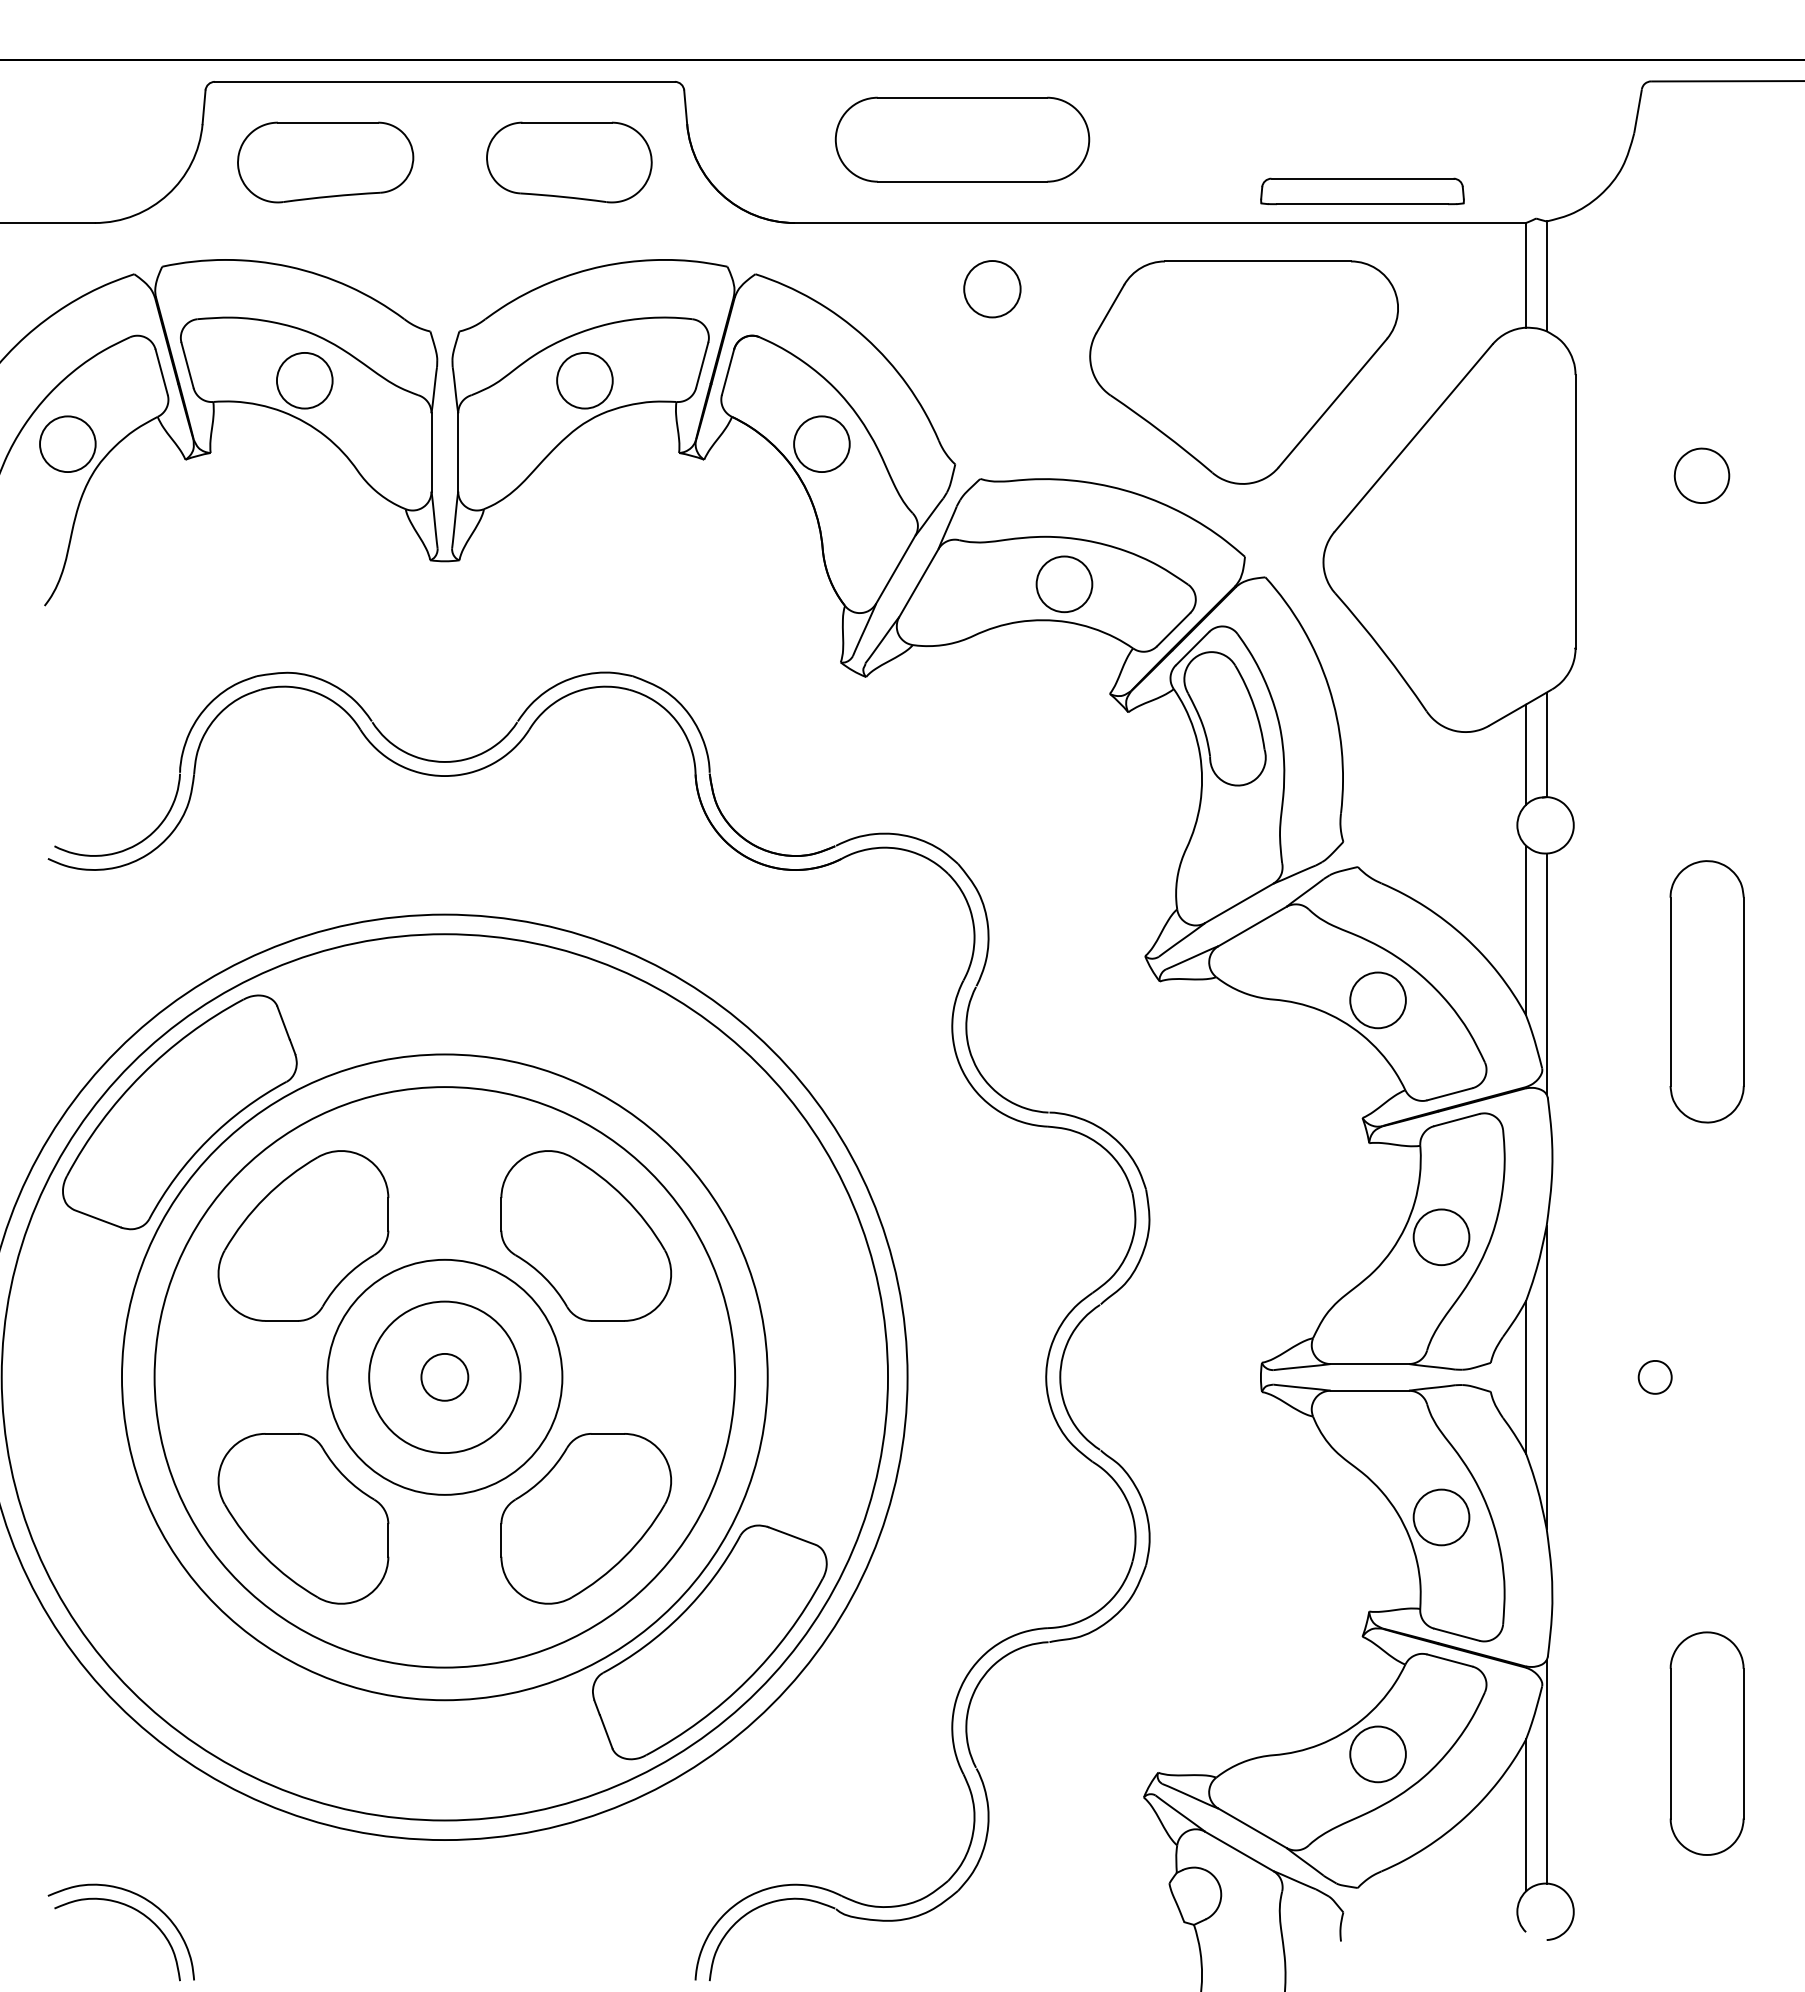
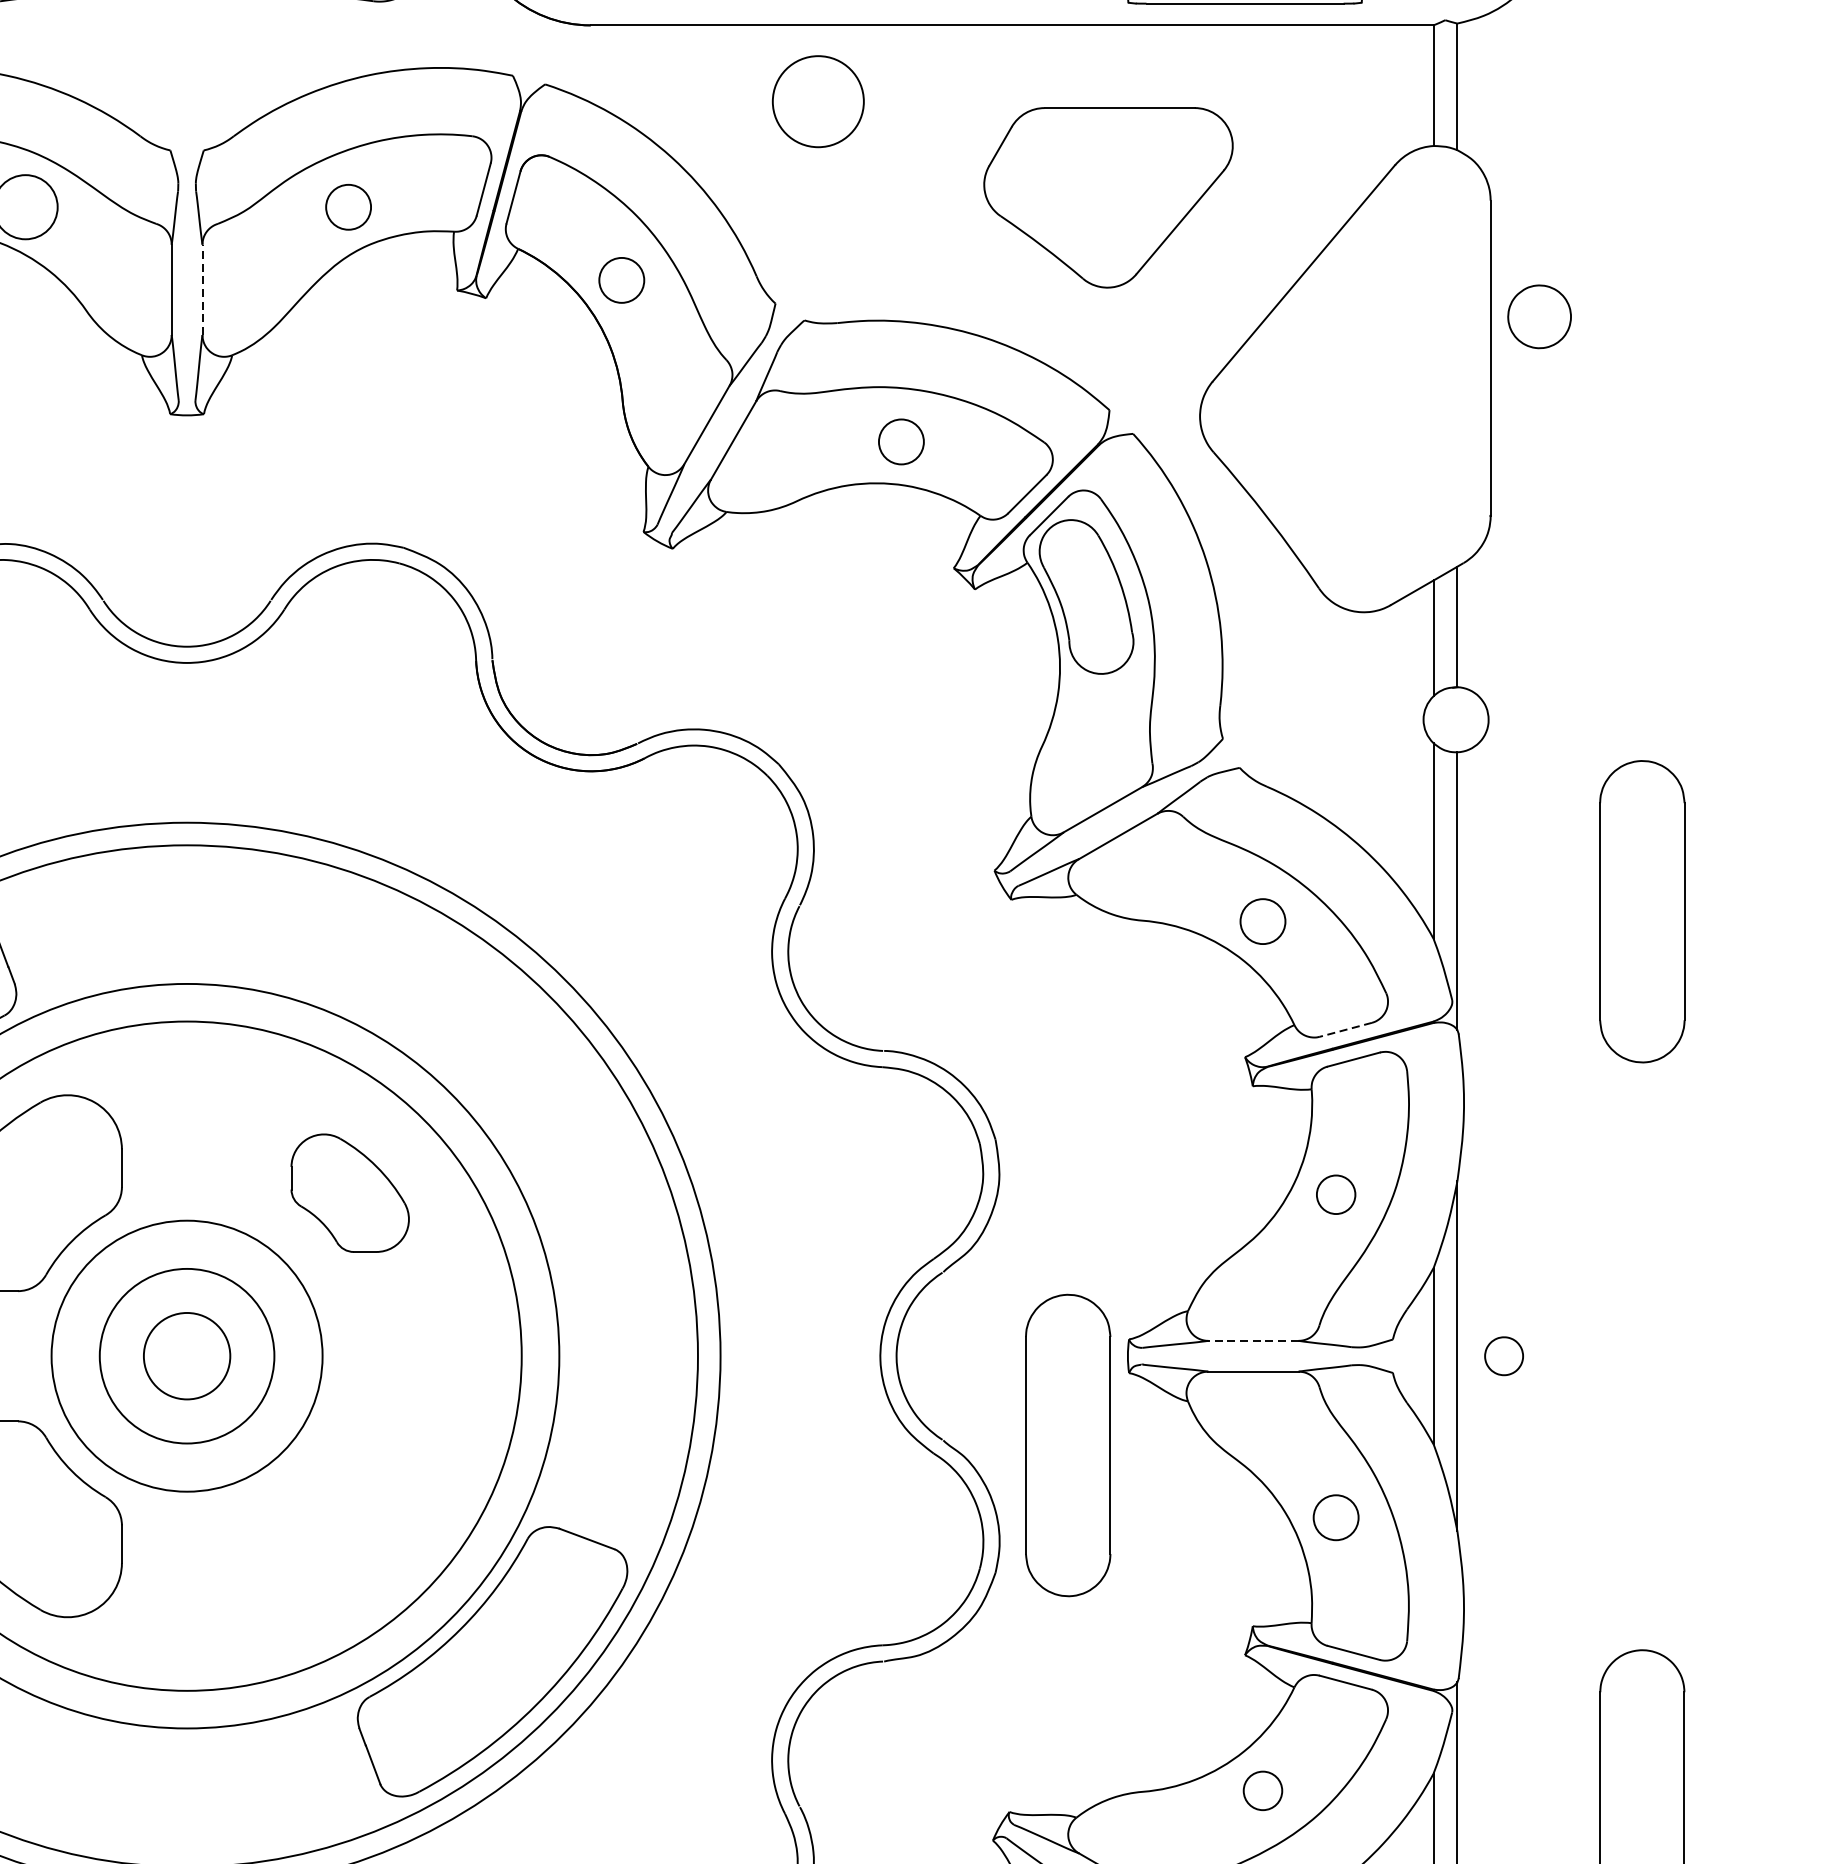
circle: (992, 289) -> (818, 102), size x1.4
part: (1243, 372) -> (1107, 197), size x0.7
circle: (584, 380) -> (348, 206), size x0.7
circle: (821, 444) -> (621, 280), size x0.7
line: (458, 451) -> (202, 288), solid -> dashed
part: (1701, 475) -> (1539, 316), moved
circle: (1064, 584) -> (901, 442), size x0.7
circle: (1377, 1000) -> (1262, 921), size x0.7
line: (1449, 1094) -> (1345, 1030), solid -> dashed
part: (586, 1235) -> (350, 1192), size x0.6
circle: (1441, 1237) -> (1336, 1194), size x0.6
line: (1369, 1364) -> (1253, 1341), solid -> dashed
circle: (444, 1376) -> (186, 1355), size x1.6
part: (1654, 1377) -> (1503, 1356), moved
part: (1208, 1454) -> (1067, 1445), added
circle: (1441, 1517) -> (1336, 1517), size x0.7
part: (586, 1518) -> (350, 1518), removed
circle: (1377, 1754) -> (1262, 1791), size x0.6

